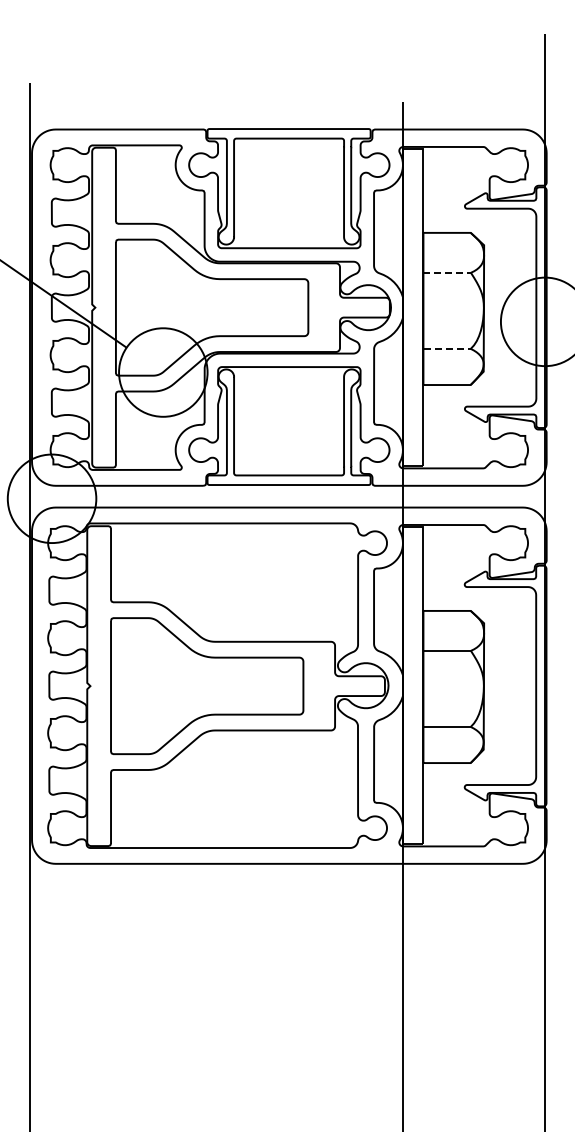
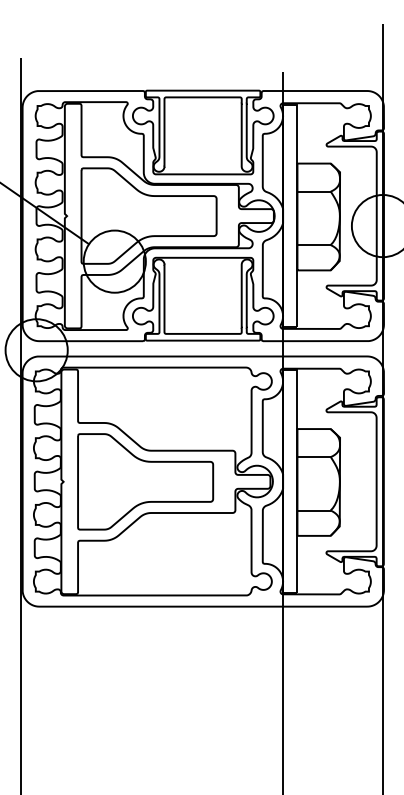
line: (447, 272) -> (314, 191), dashed -> solid
line: (447, 349) -> (314, 245), dashed -> solid

